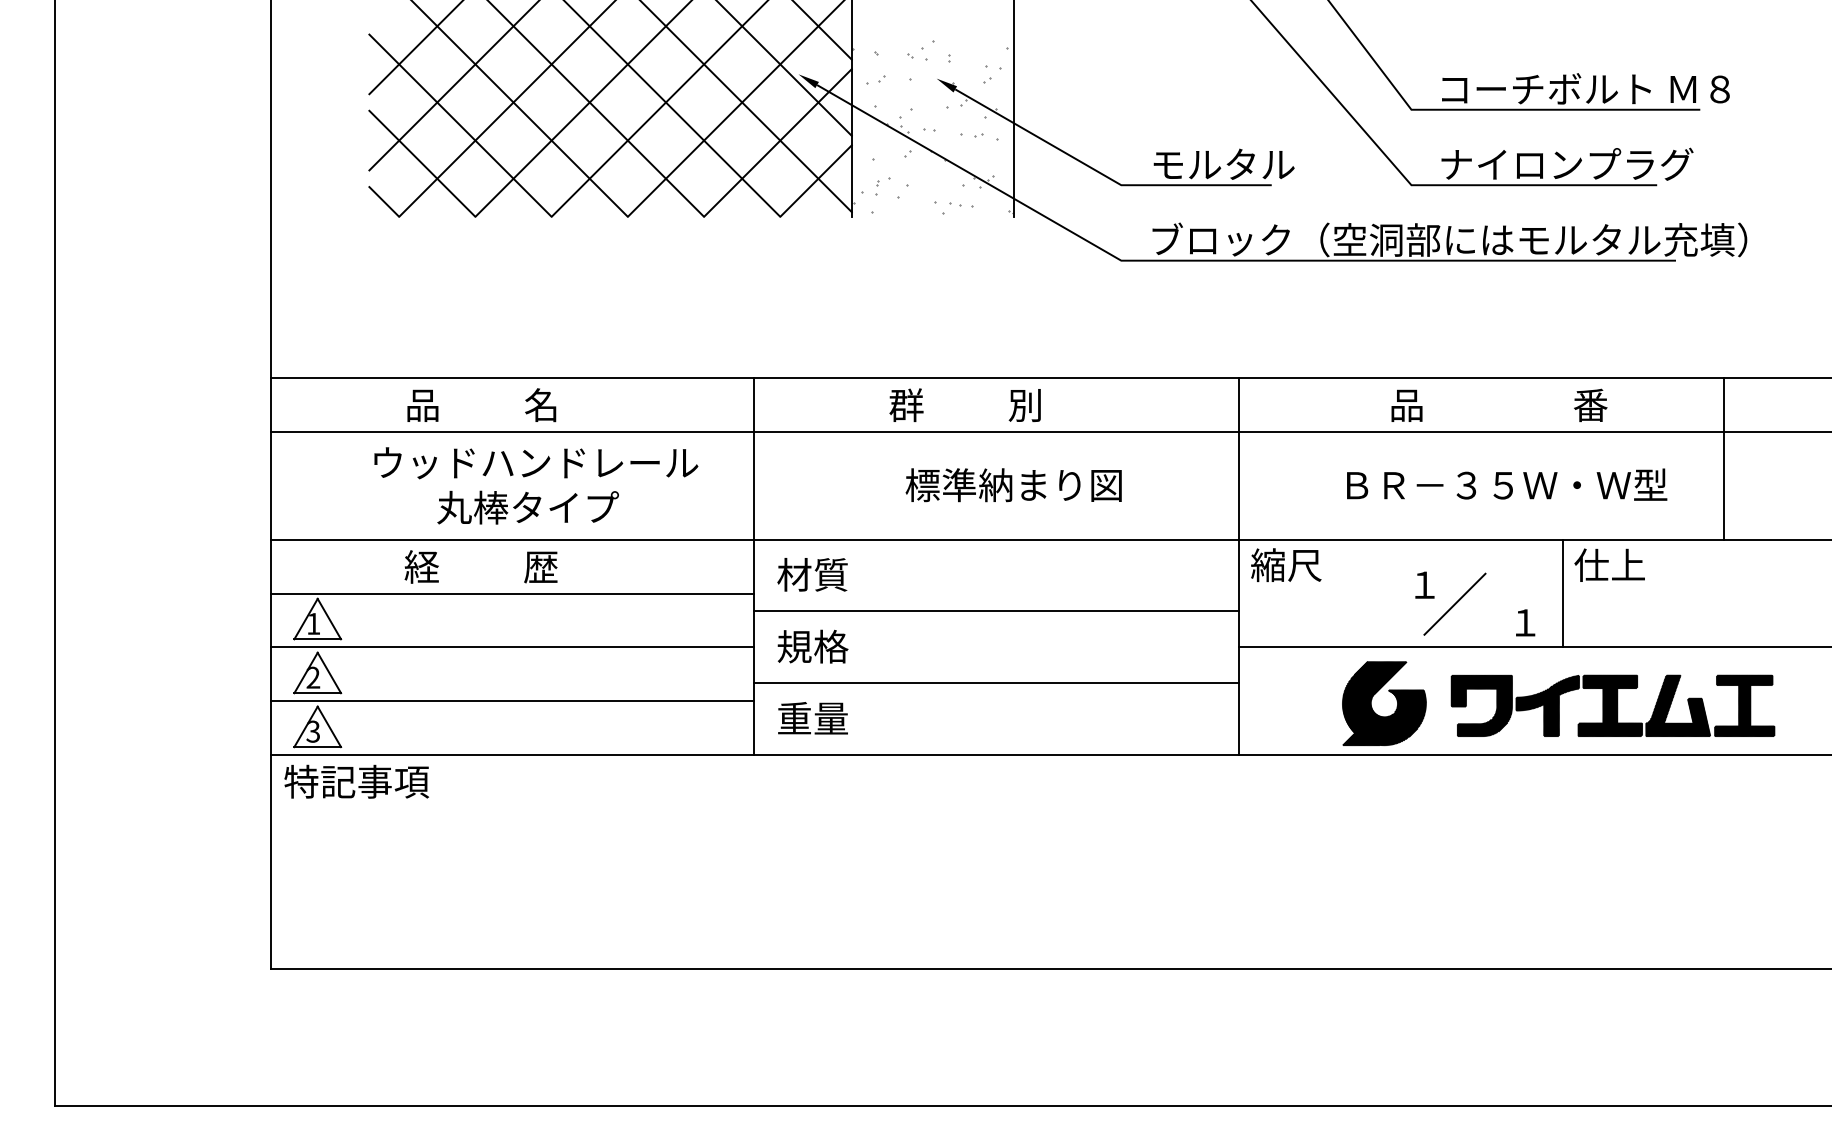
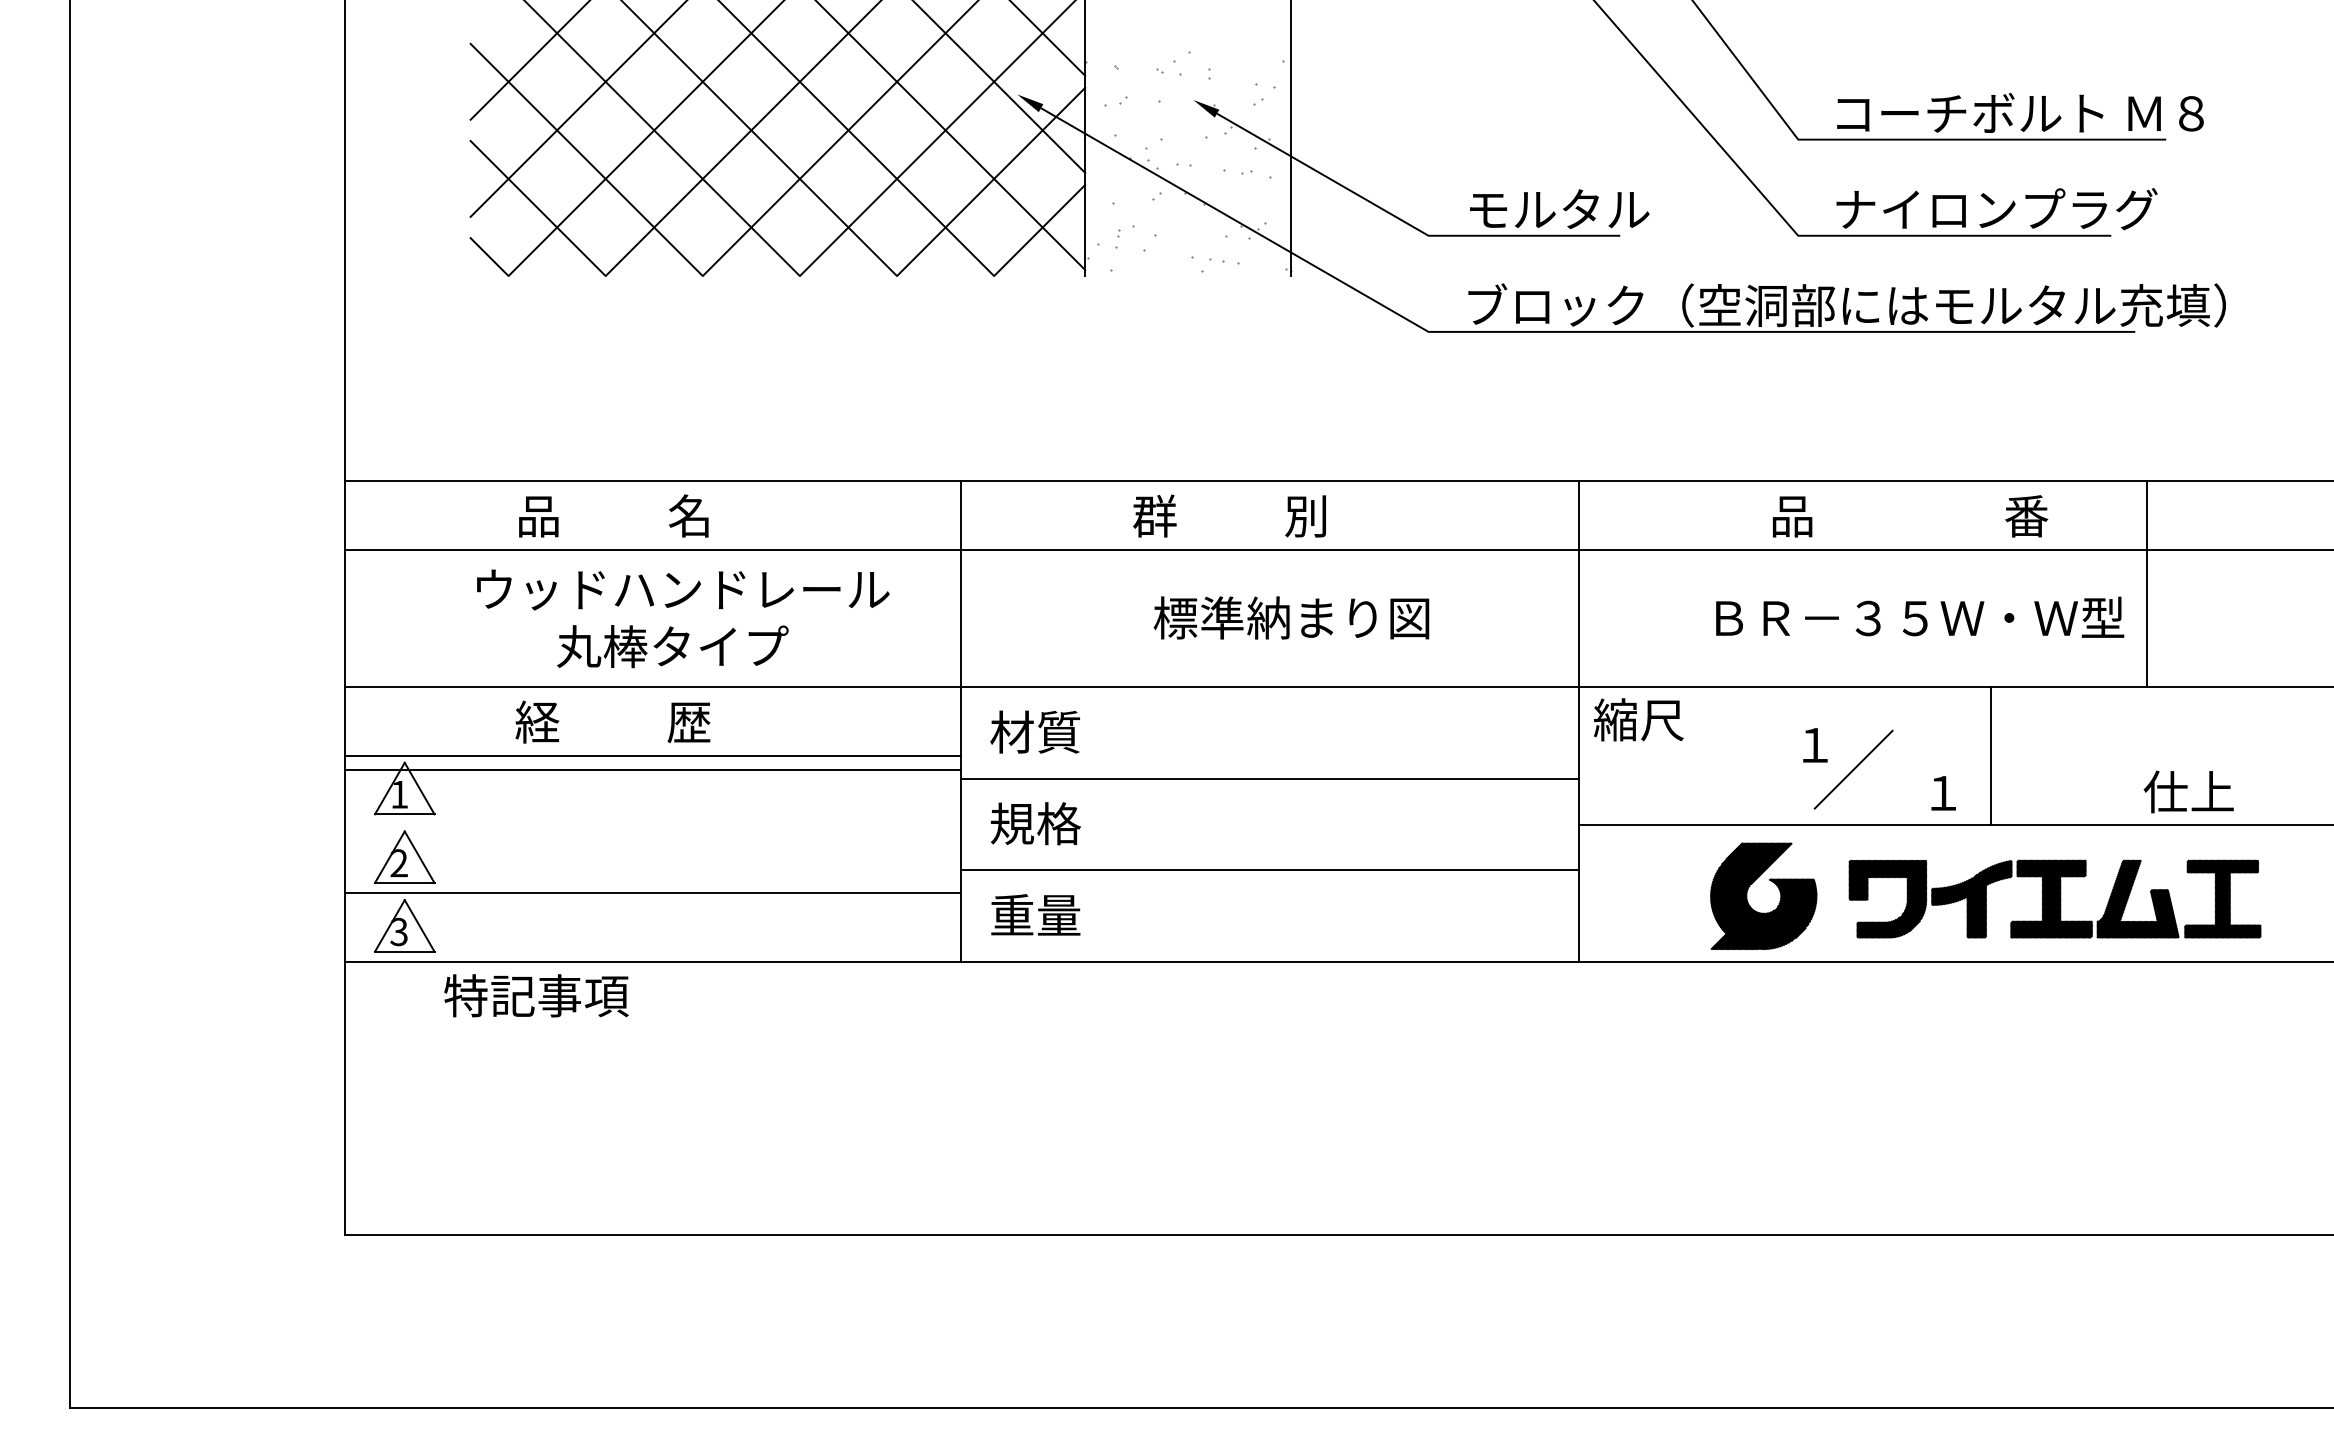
line: (1724, 458) -> (2147, 584), moved
text: (1609, 564) -> (2188, 791), moved
line: (512, 647) -> (652, 769), moved
text: (356, 781) -> (536, 995), moved

